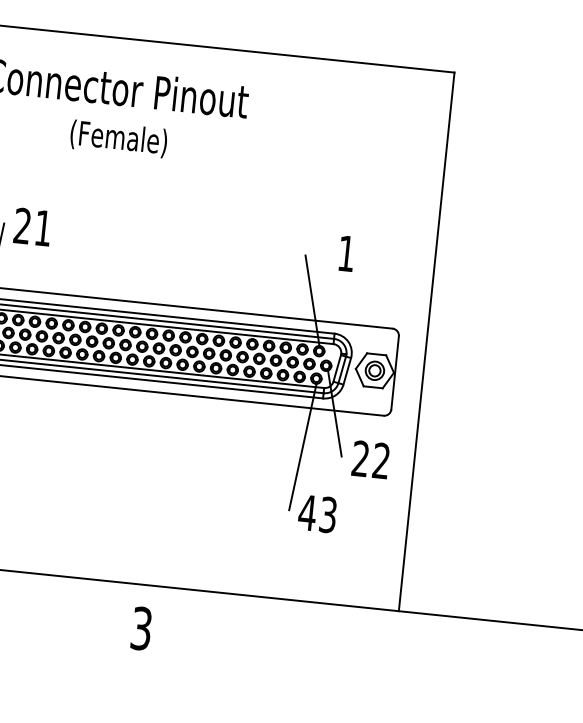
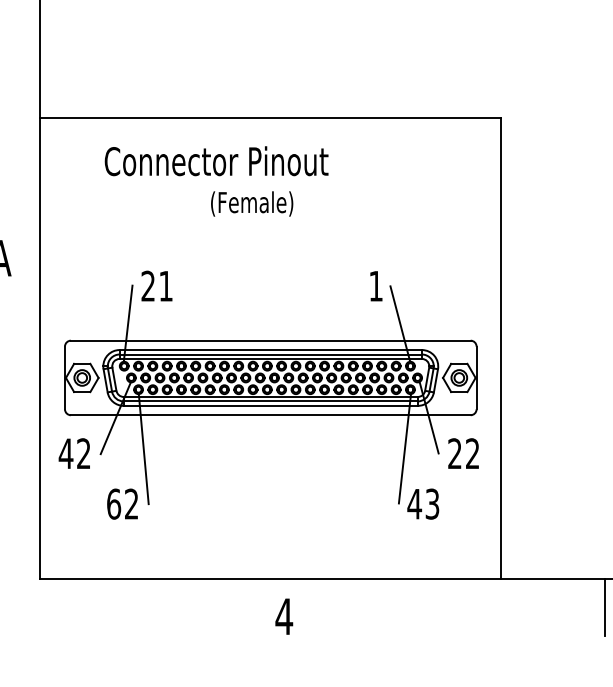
text: (119, 138) -> (252, 203), moved
text: (347, 254) -> (376, 286), moved
text: (141, 628) -> (284, 616), 3 -> 4
line: (517, 656) -> (605, 607), added

